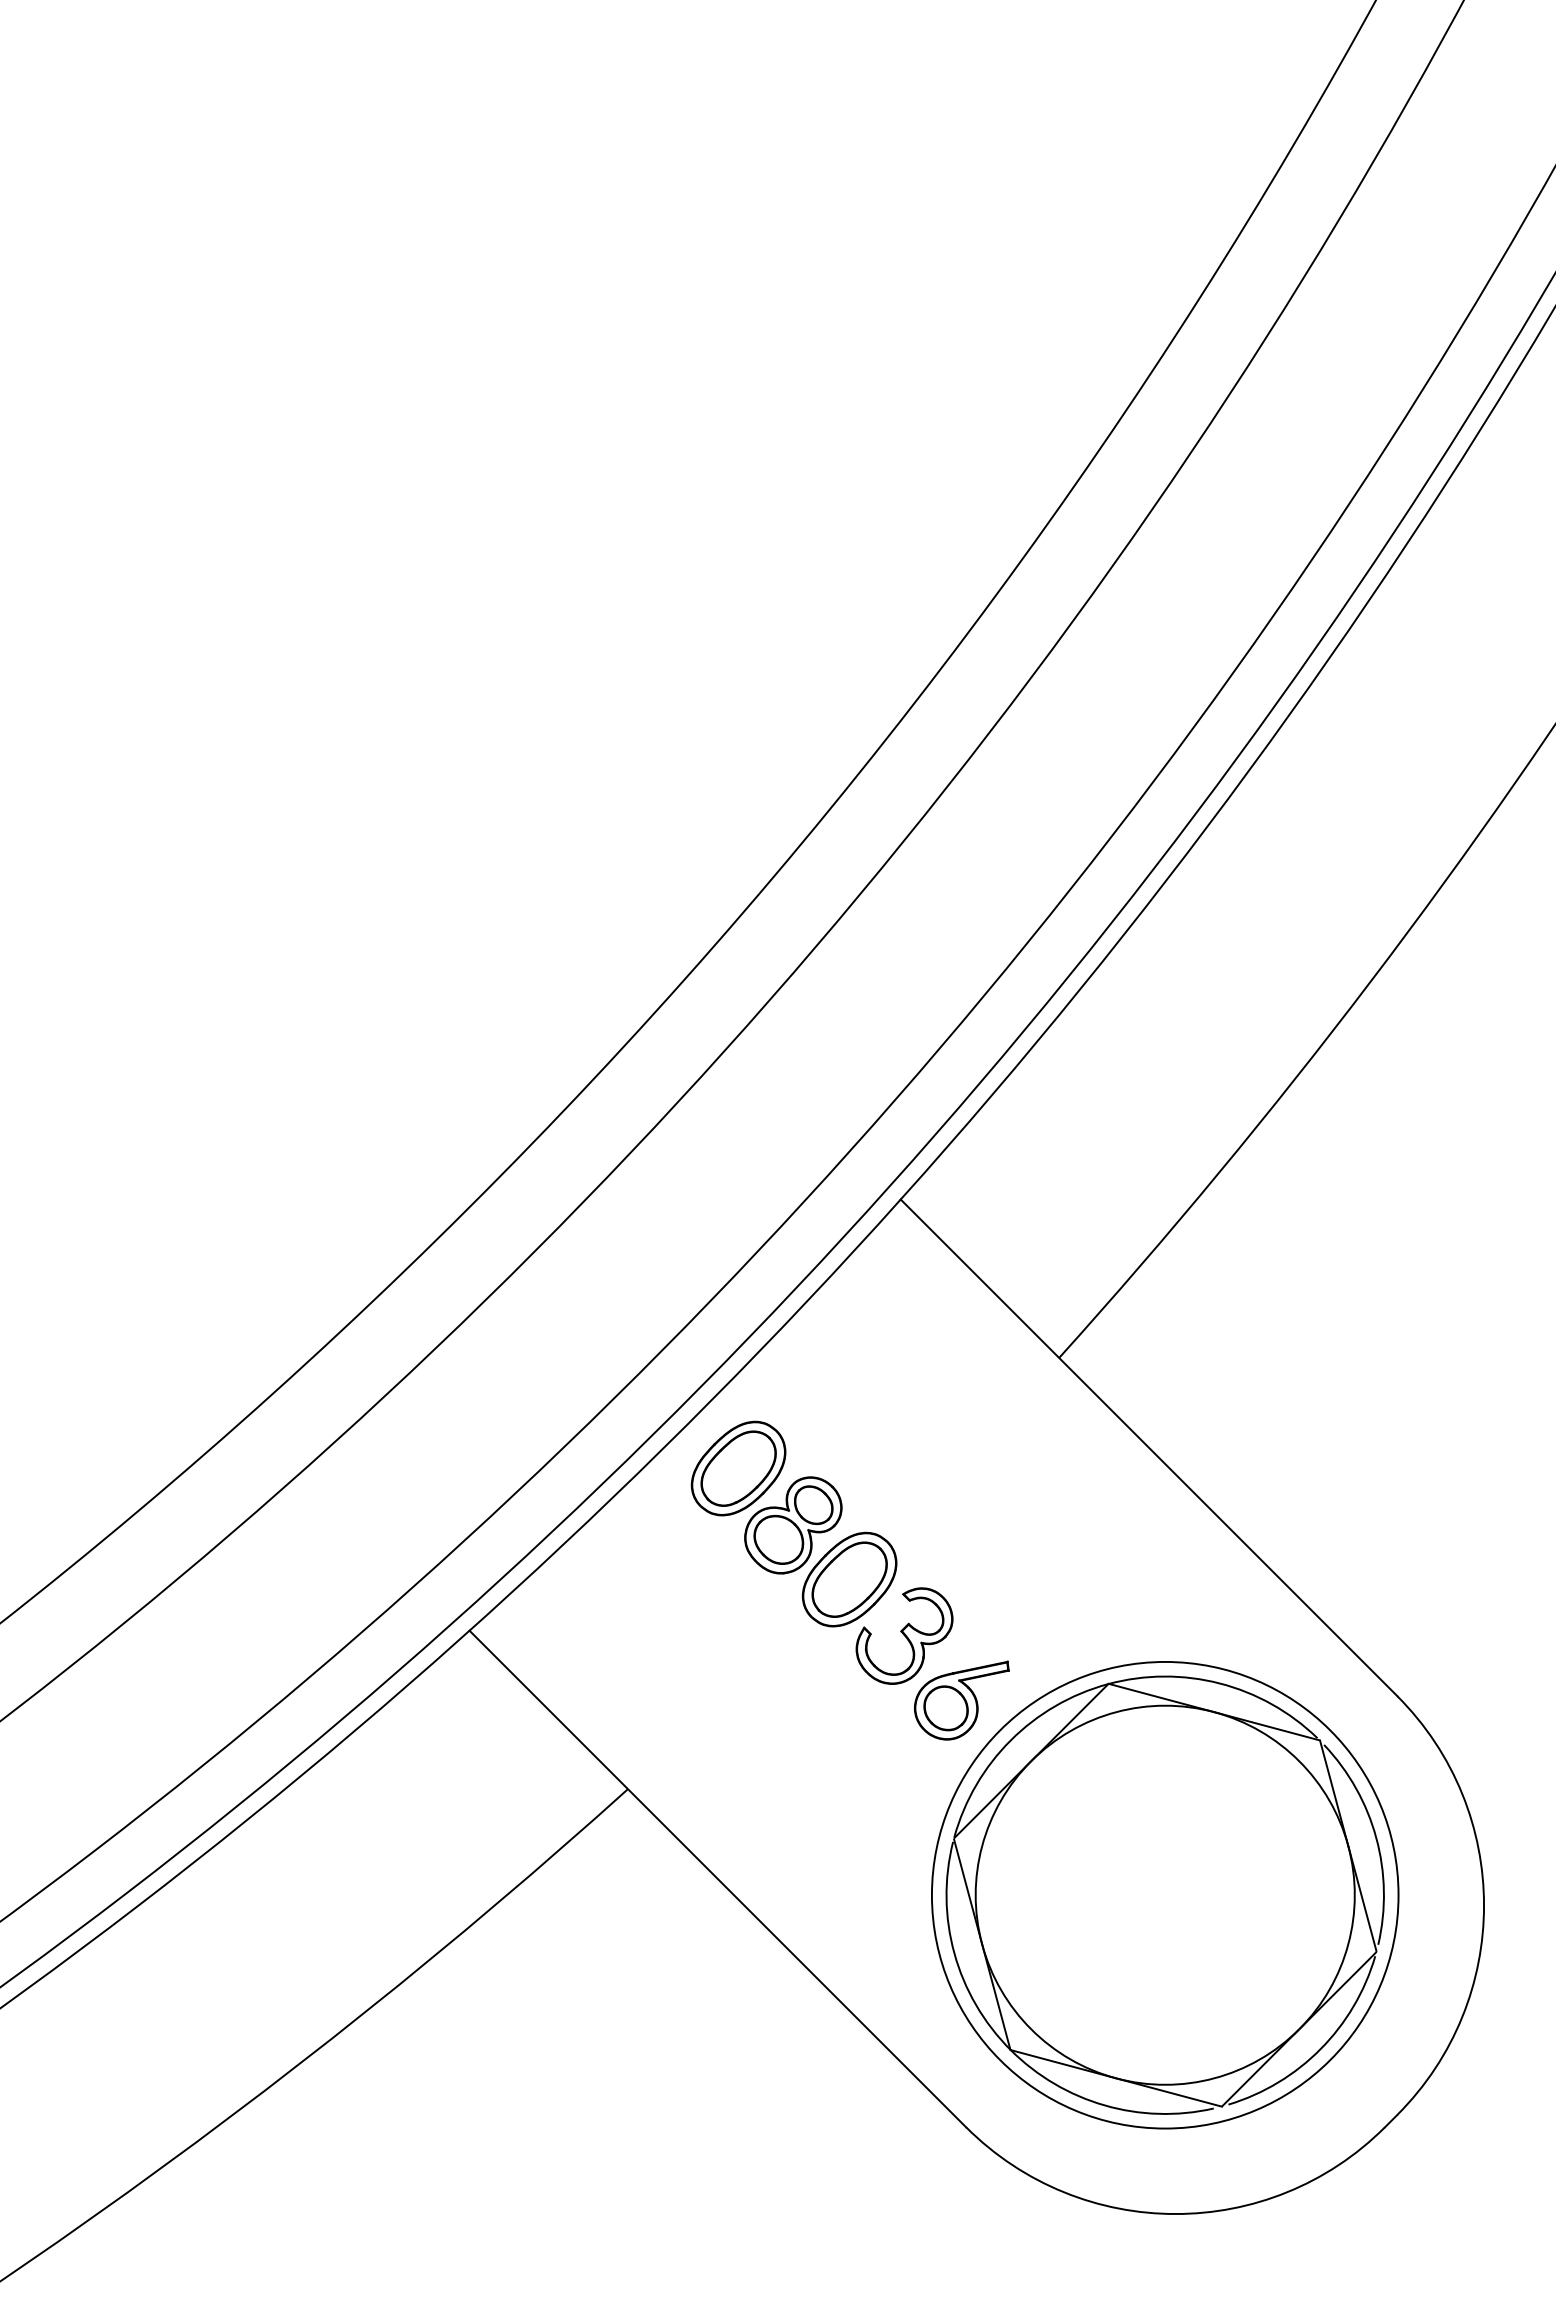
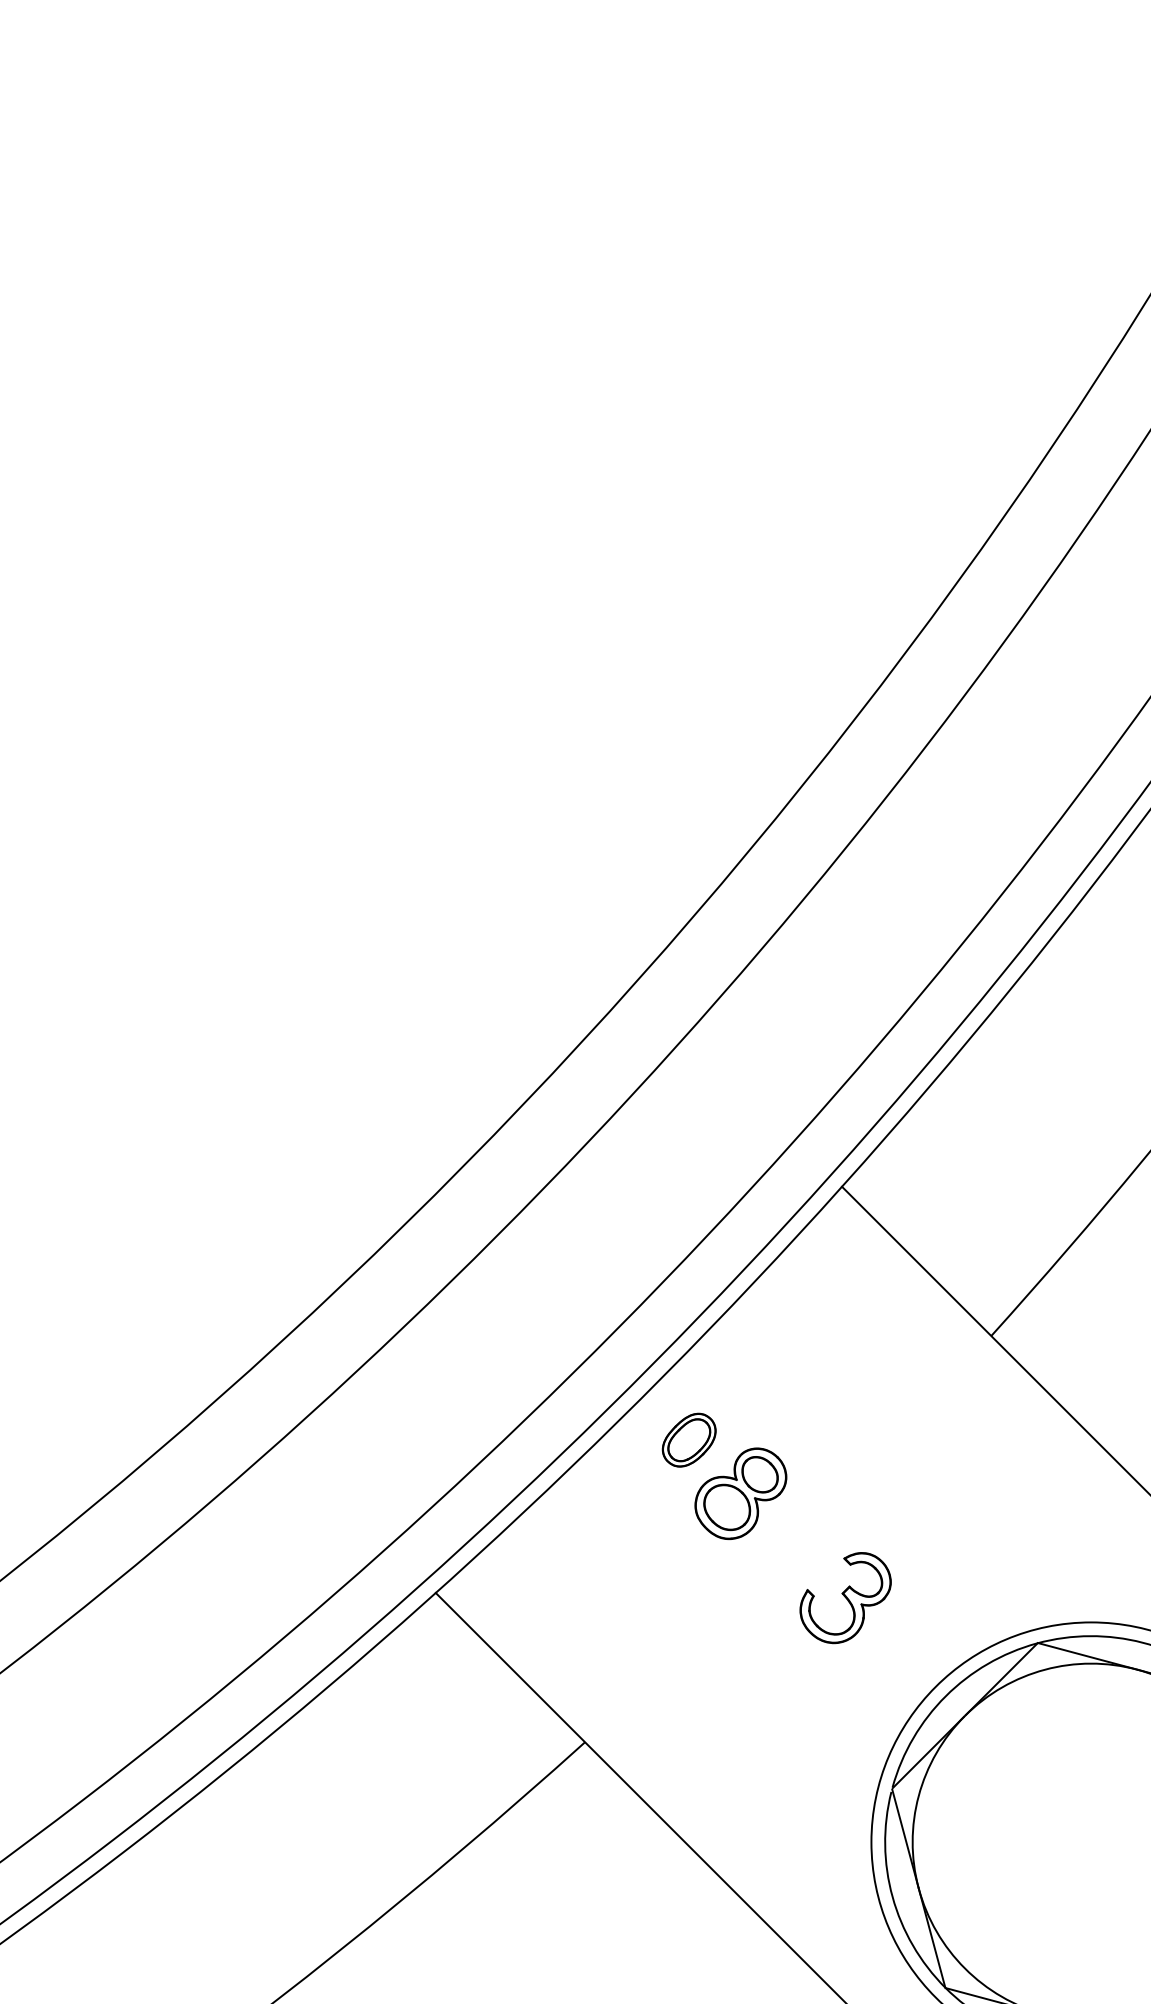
part: (738, 1468) -> (689, 1440), size x0.6
part: (849, 1579) -> (793, 1544), removed
part: (961, 1700) -> (899, 1658), removed

